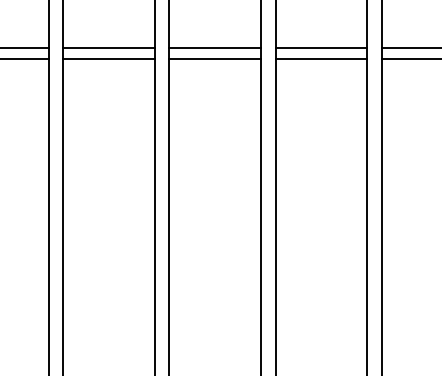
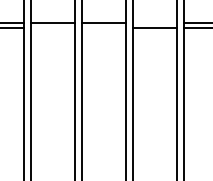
line: (320, 48) -> (154, 23), removed
line: (108, 59) -> (52, 28), removed
line: (214, 59) -> (103, 28), removed

